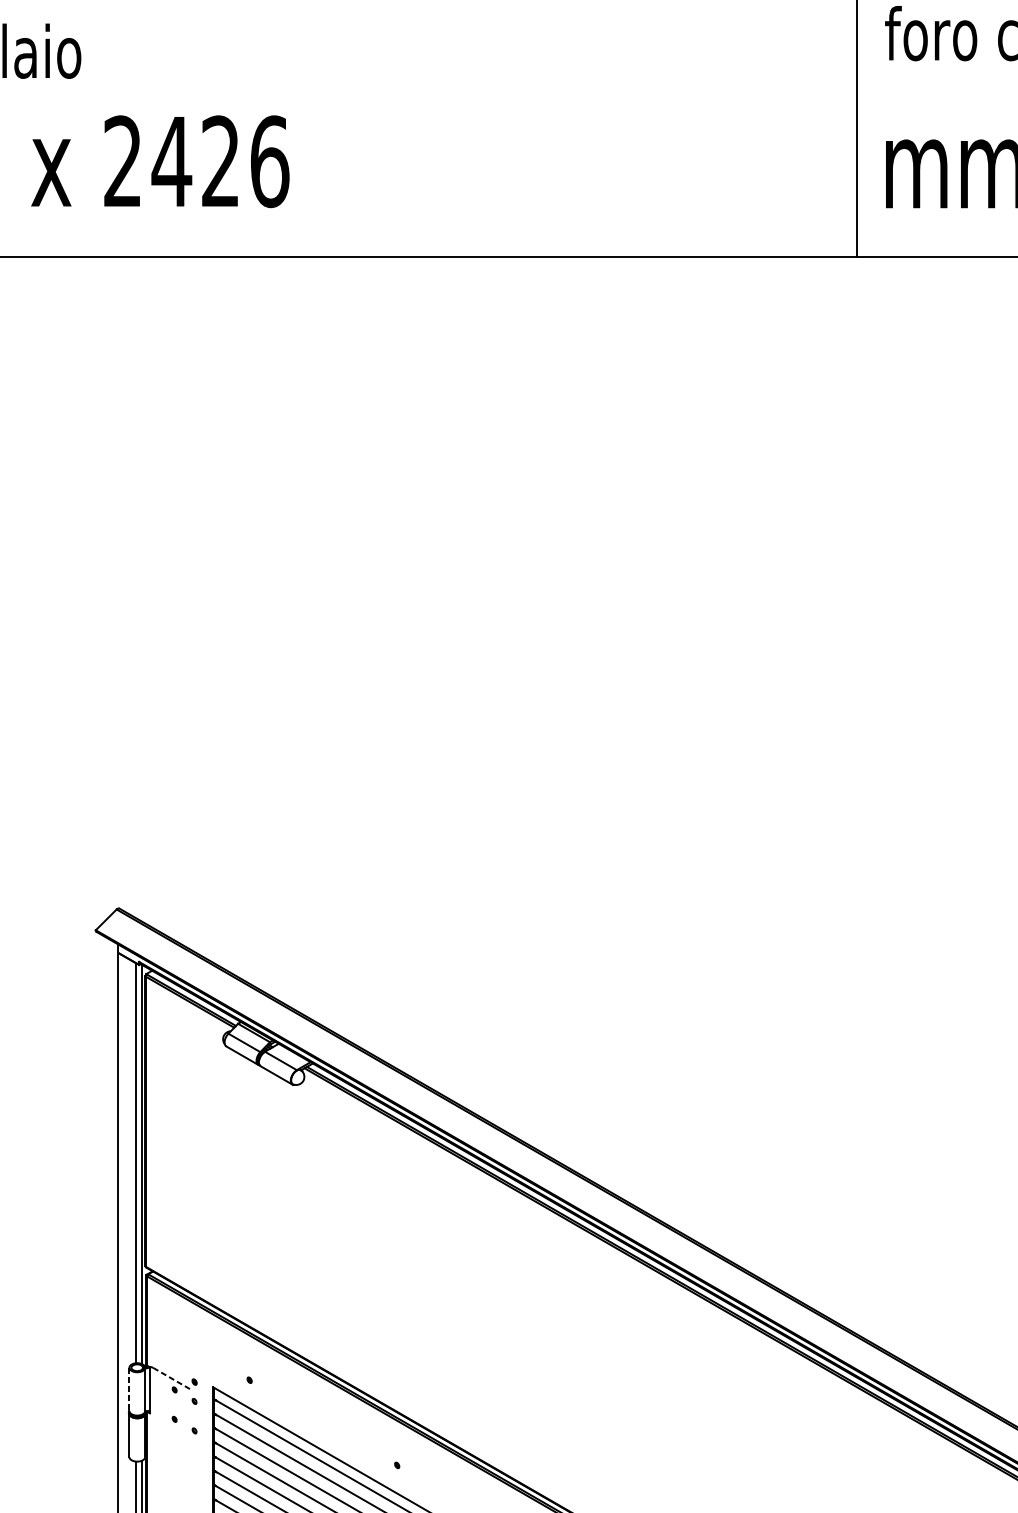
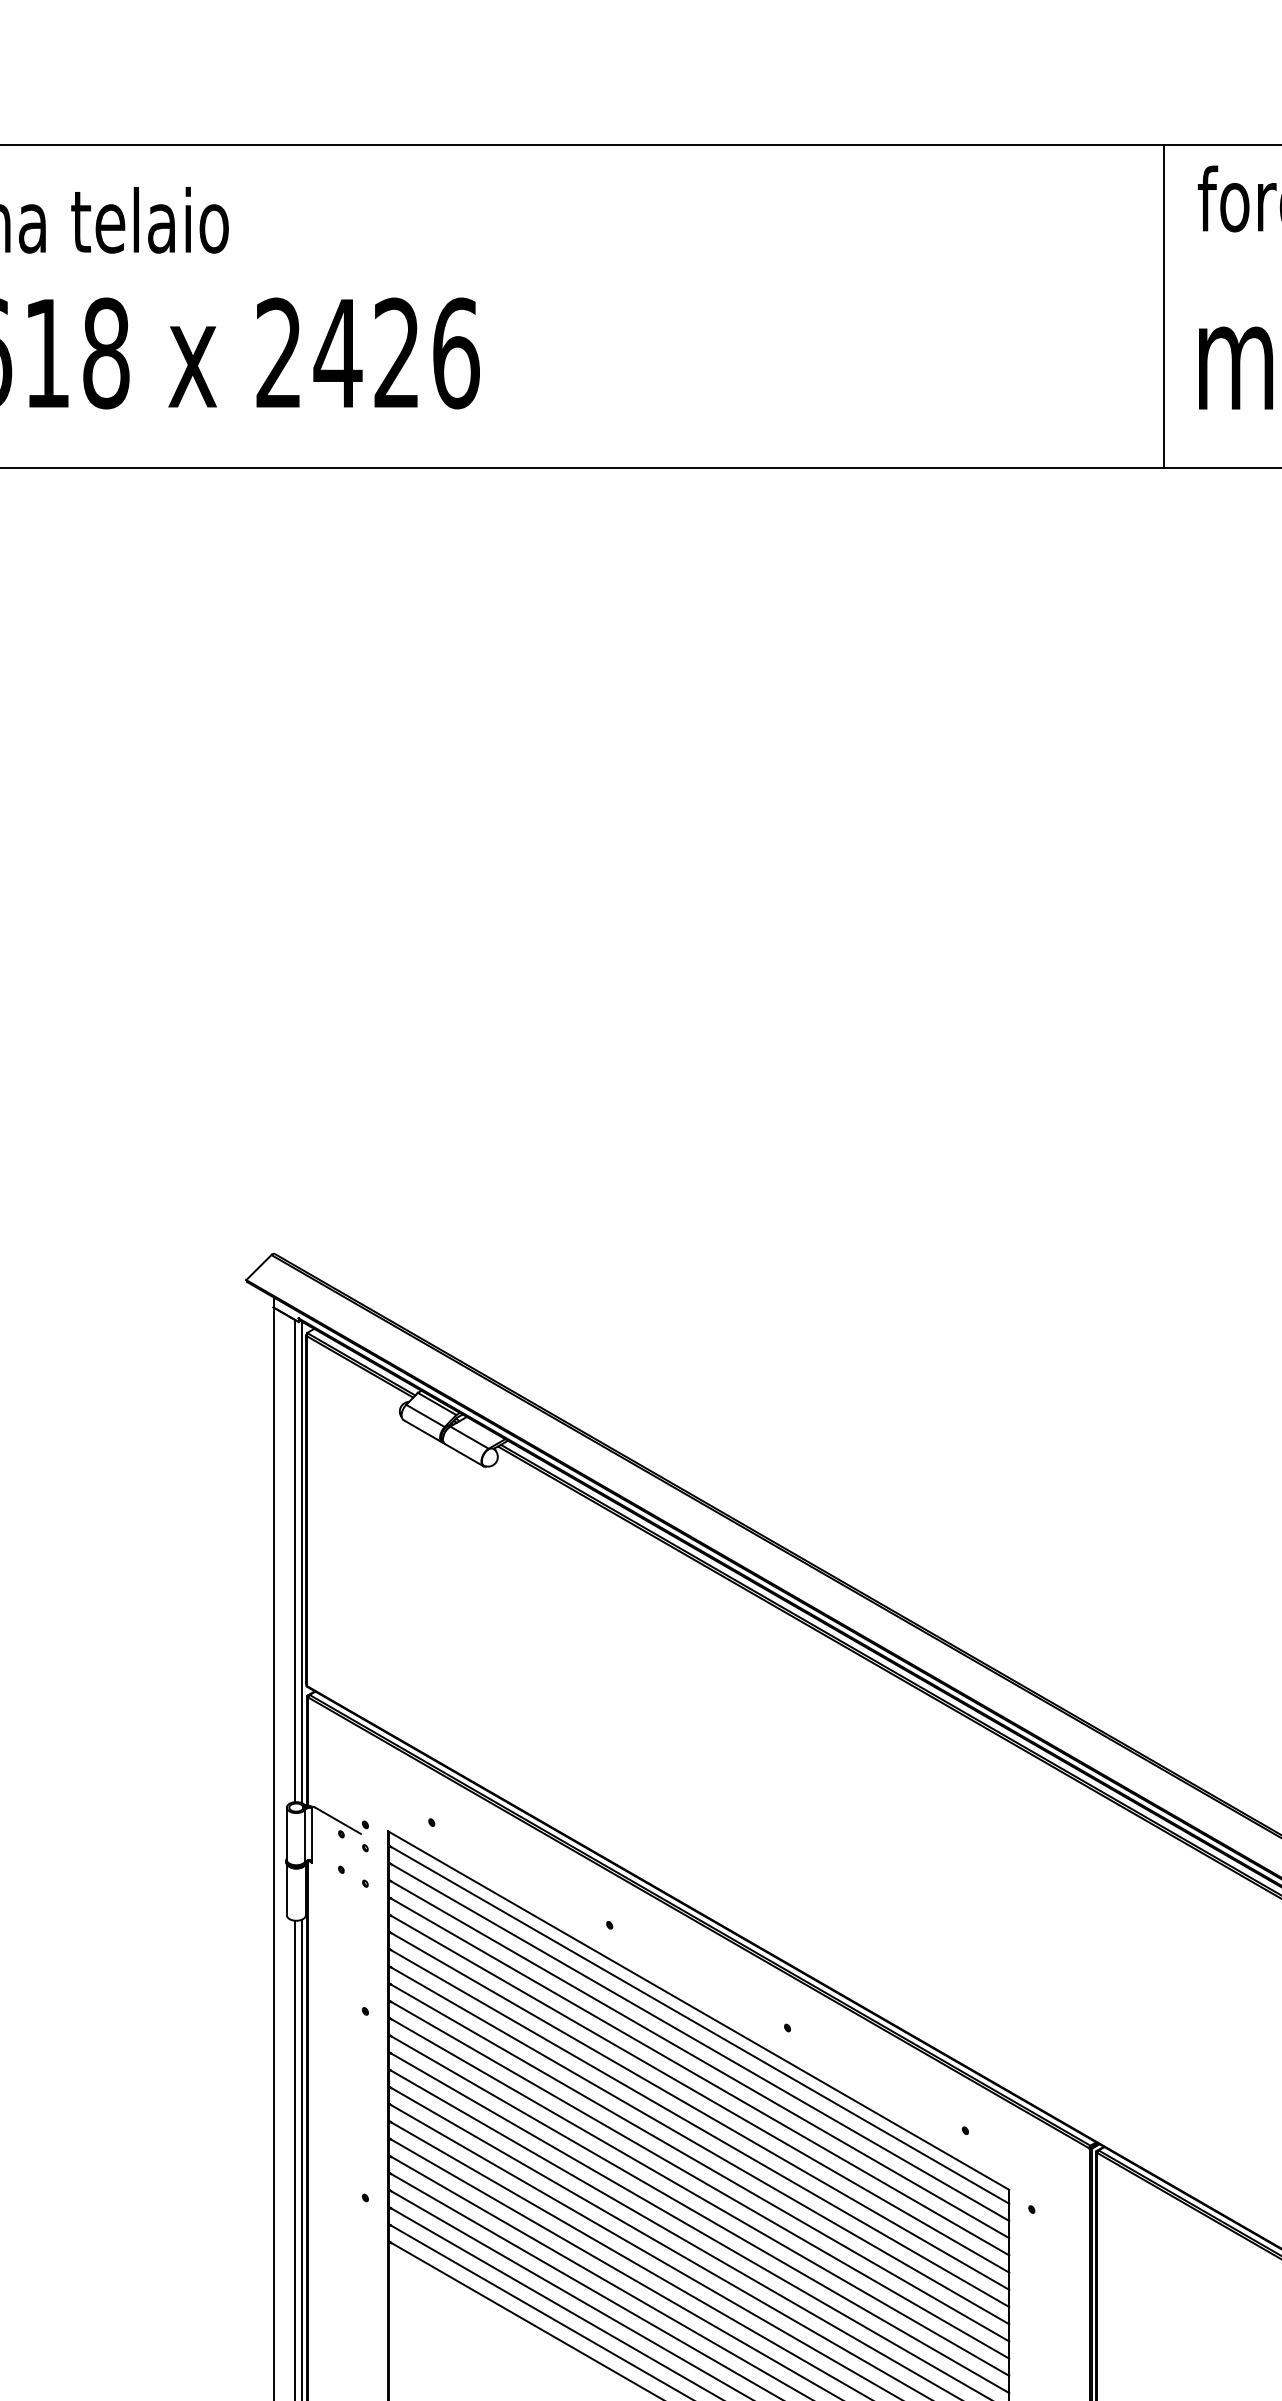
line: (172, 1379) -> (338, 1821), dashed -> solid
line: (129, 1390) -> (286, 1834), dashed -> solid

